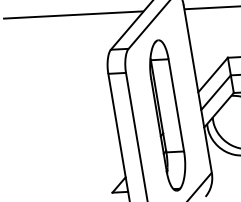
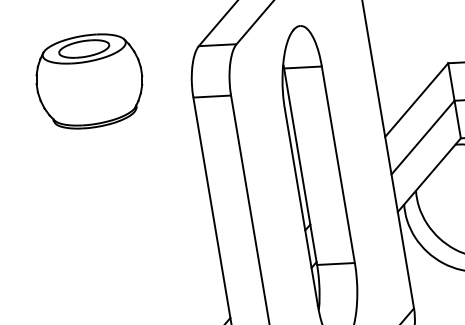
part: (59, 66) -> (89, 81), added

